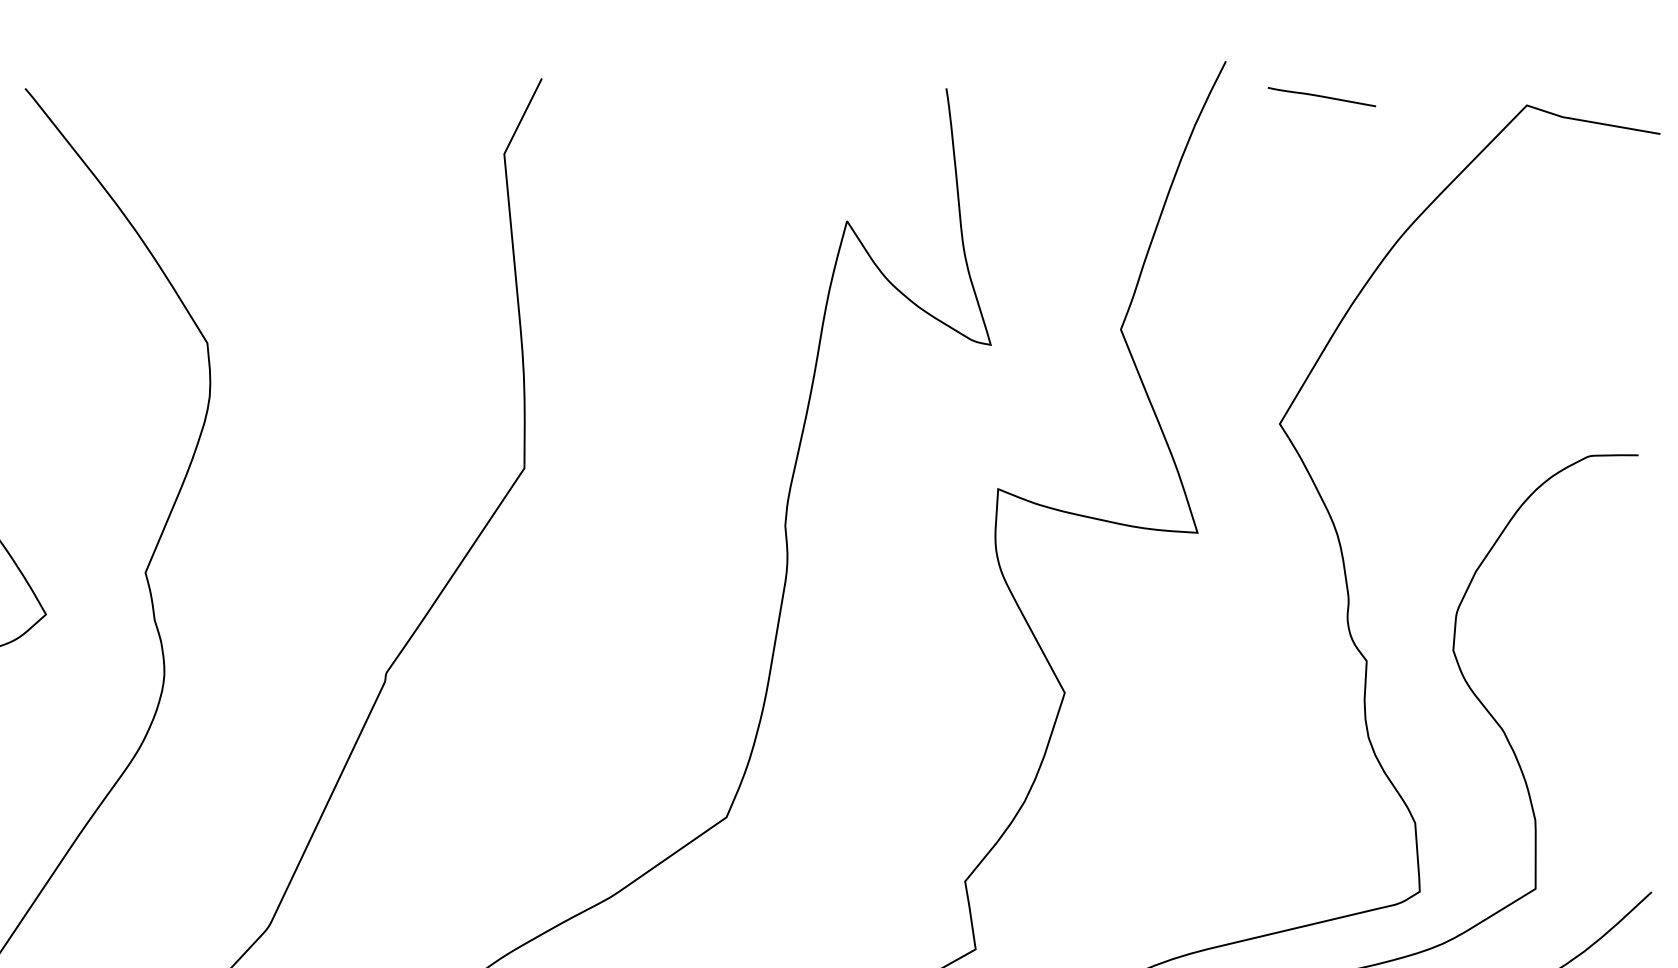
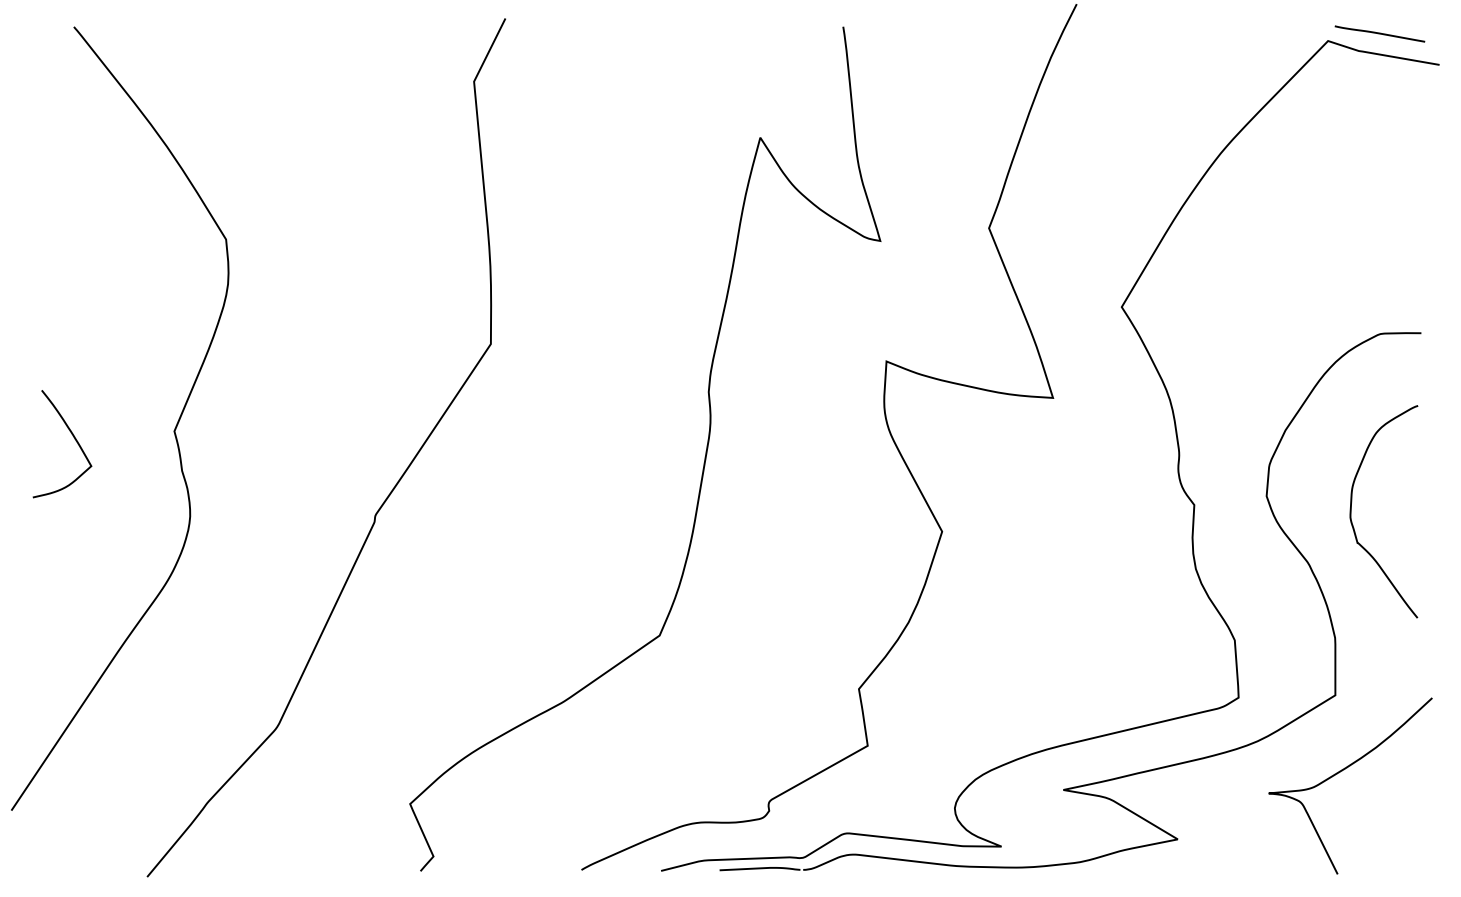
line: (1321, 96) -> (1379, 33), moved
curve: (1554, 668) -> (1351, 511), added

